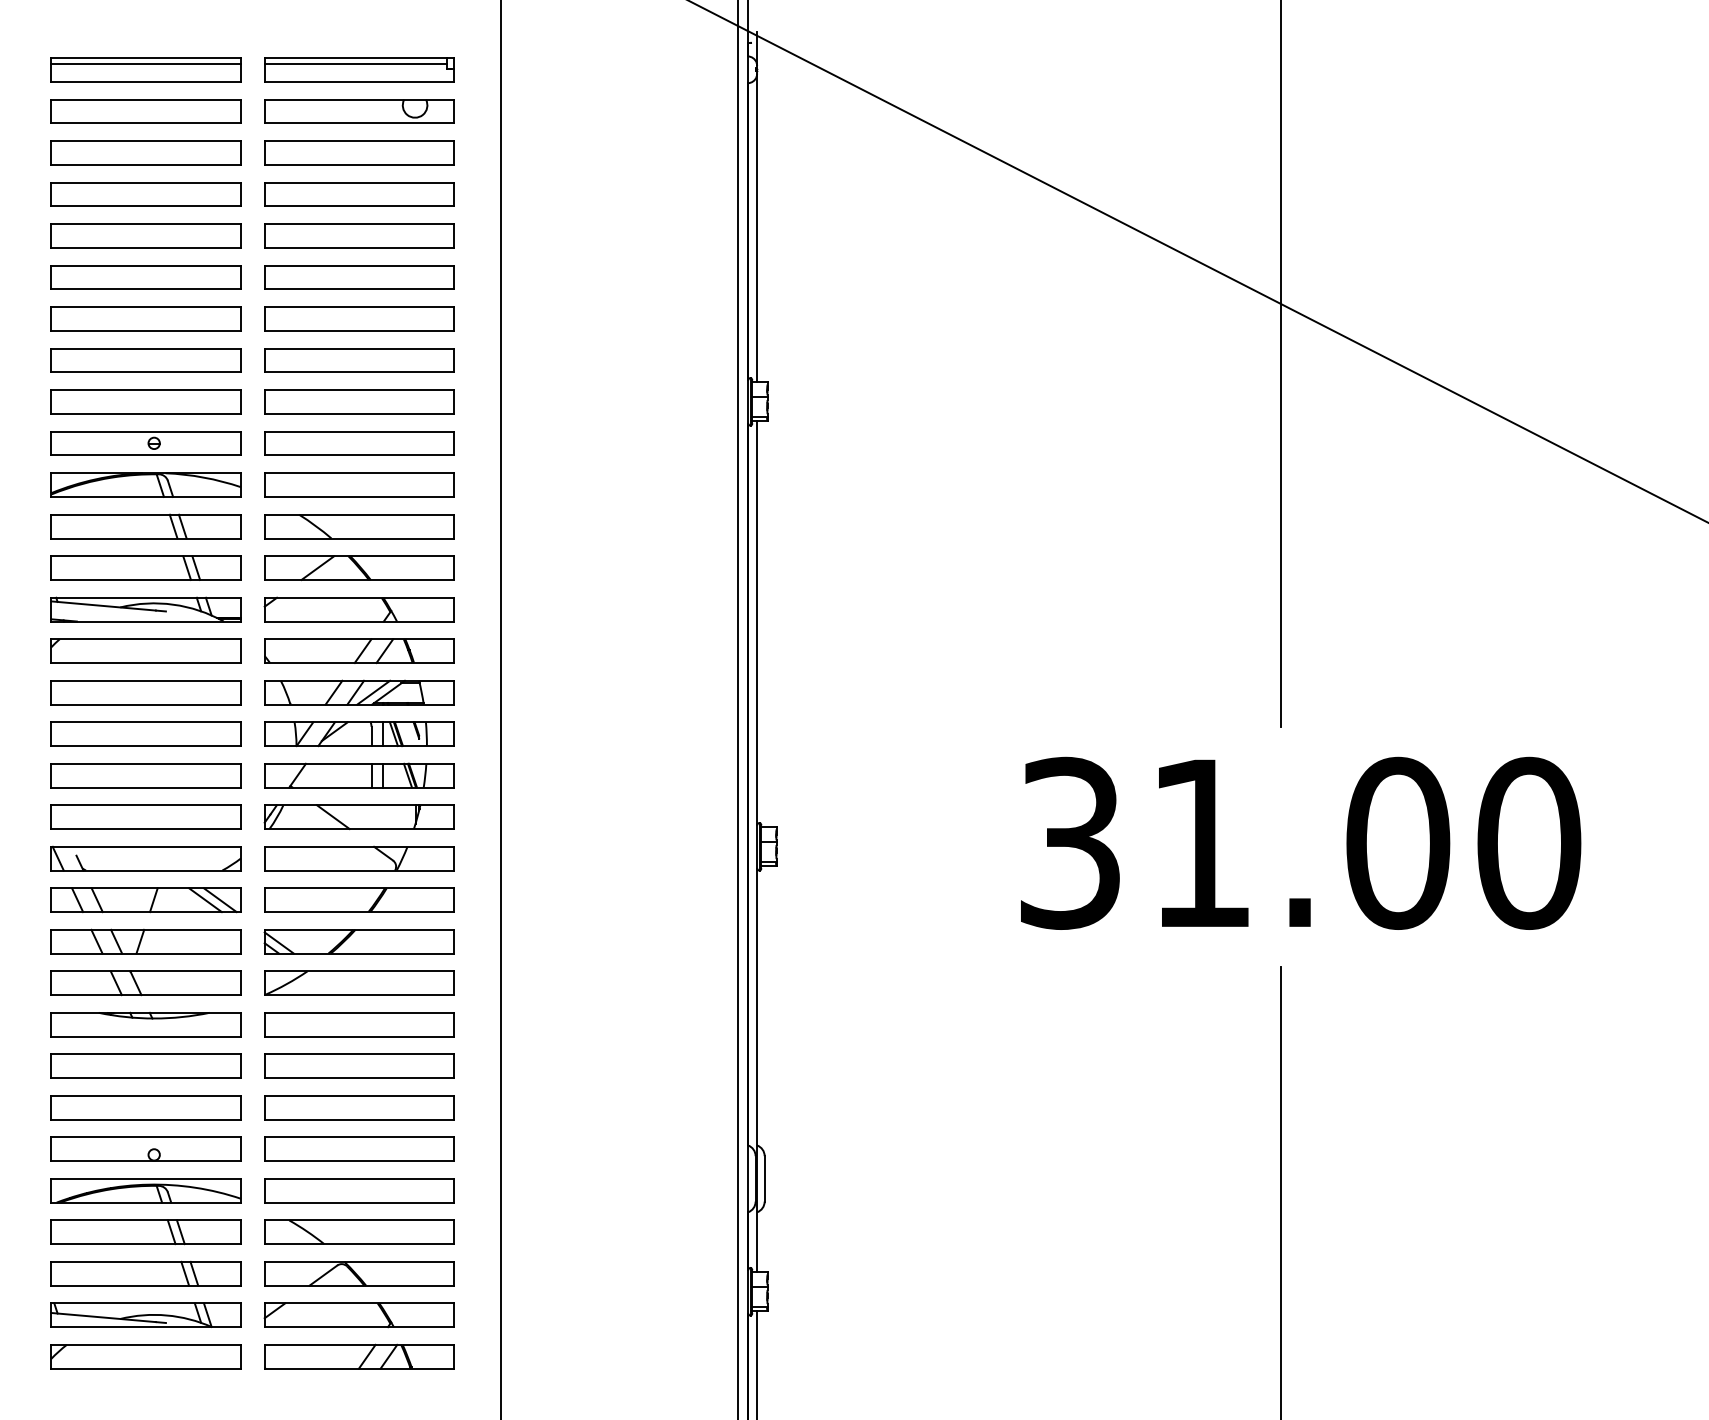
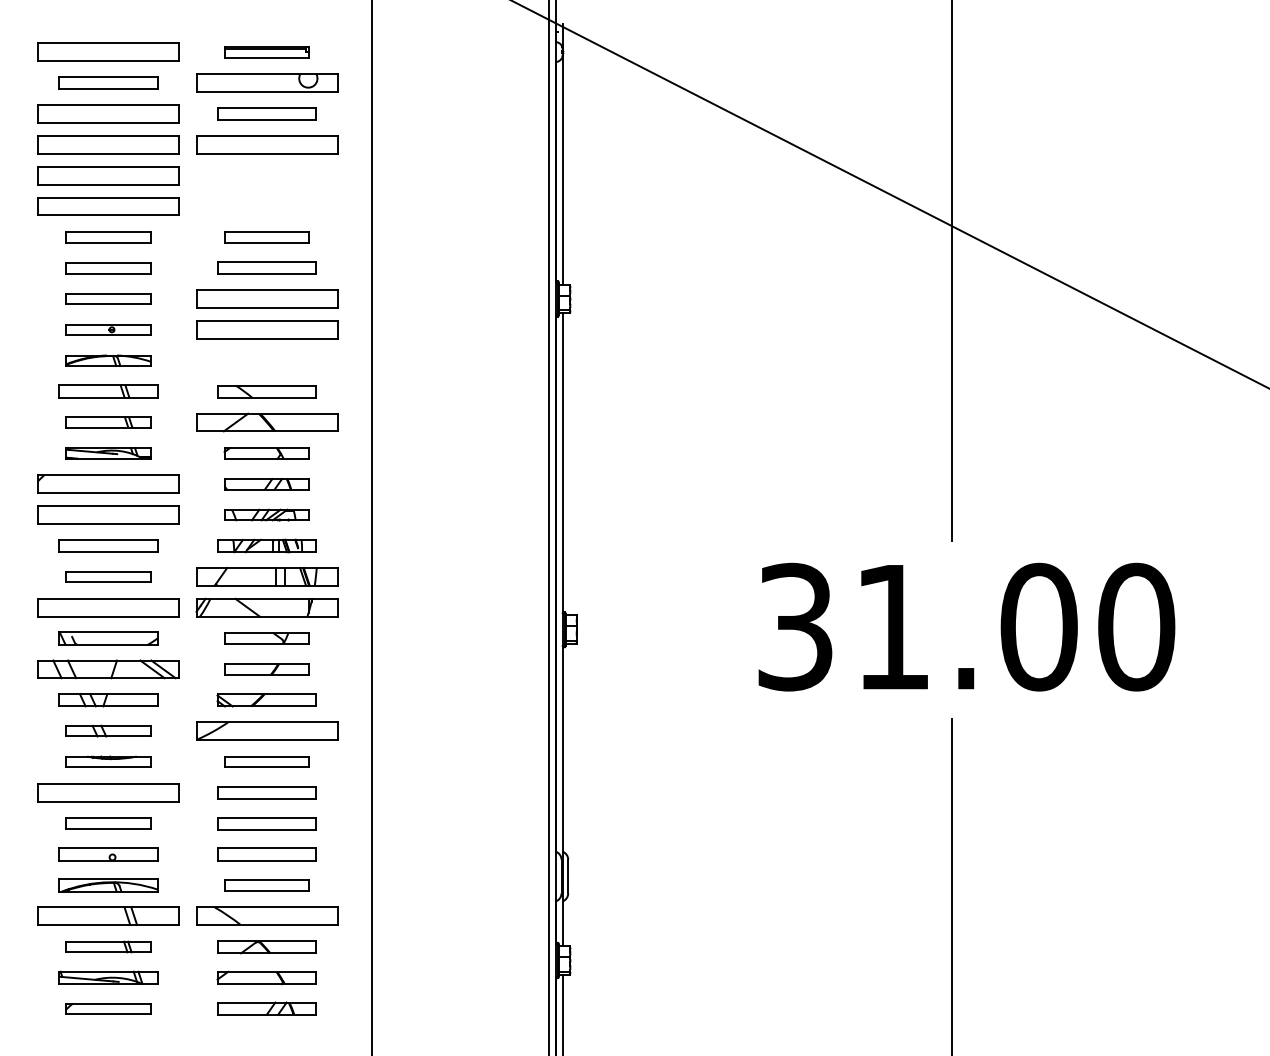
line: (146, 63) -> (108, 47), removed
part: (359, 69) -> (267, 51), size x0.6
part: (145, 111) -> (107, 83), size x0.7
part: (359, 152) -> (267, 113), size x0.7
part: (359, 235) -> (267, 175), removed
part: (359, 277) -> (267, 206), removed
part: (145, 318) -> (107, 236), size x0.6
part: (359, 318) -> (267, 236), size x0.6
part: (145, 360) -> (107, 268), size x0.6
part: (359, 360) -> (267, 268), size x0.7
part: (145, 401) -> (107, 298), size x0.6
part: (145, 443) -> (107, 329), size x0.6
part: (145, 484) -> (107, 360), size x0.6
part: (359, 484) -> (267, 360), removed
part: (145, 526) -> (107, 391), size x0.7
part: (359, 526) -> (267, 391), size x0.7
part: (145, 567) -> (107, 422), size x0.6
part: (145, 609) -> (107, 453), size x0.6
part: (358, 609) -> (266, 453), size x0.6
part: (359, 651) -> (267, 484), size x0.6
part: (359, 692) -> (267, 514), size x0.6
part: (145, 733) -> (107, 545), size x0.7
part: (359, 734) -> (267, 546), size x0.7
part: (145, 775) -> (107, 576), size x0.6
part: (145, 858) -> (107, 638), size x0.7
part: (359, 858) -> (267, 638), size x0.6
part: (359, 899) -> (267, 668), size x0.6
part: (145, 941) -> (107, 700), size x0.7
part: (358, 941) -> (266, 700), size x0.7
part: (145, 983) -> (107, 731), size x0.6
part: (145, 1024) -> (107, 761), size x0.6
part: (359, 1024) -> (267, 761), size x0.6
part: (359, 1065) -> (267, 792), size x0.7
part: (145, 1107) -> (107, 823), size x0.6
part: (359, 1107) -> (267, 823), size x0.7
part: (145, 1148) -> (107, 853), size x0.7
part: (359, 1148) -> (267, 853), size x0.7
part: (145, 1190) -> (107, 885), size x0.7
part: (359, 1190) -> (267, 885), size x0.6
part: (145, 1273) -> (107, 946), size x0.6
part: (359, 1273) -> (267, 946), size x0.7
part: (145, 1314) -> (107, 977), size x0.7
part: (358, 1315) -> (266, 978), size x0.7
part: (145, 1356) -> (107, 1008), size x0.6
part: (359, 1356) -> (267, 1008), size x0.7

